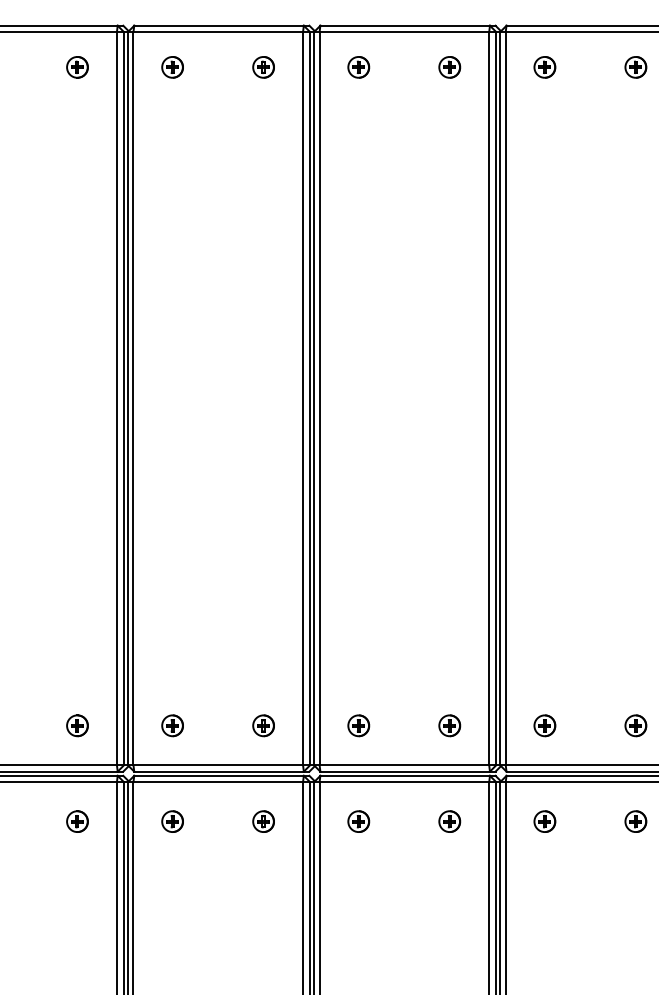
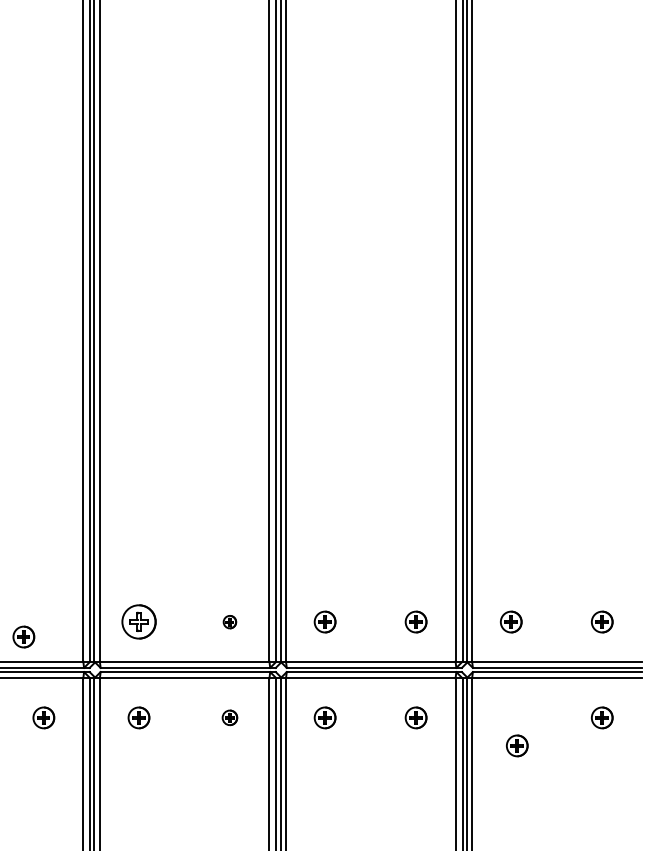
part: (77, 725) -> (23, 636), moved
part: (172, 725) -> (138, 621), size x1.6
part: (263, 725) -> (229, 621), size x0.6
part: (263, 821) -> (229, 717), size x0.7
part: (544, 821) -> (516, 745), moved

